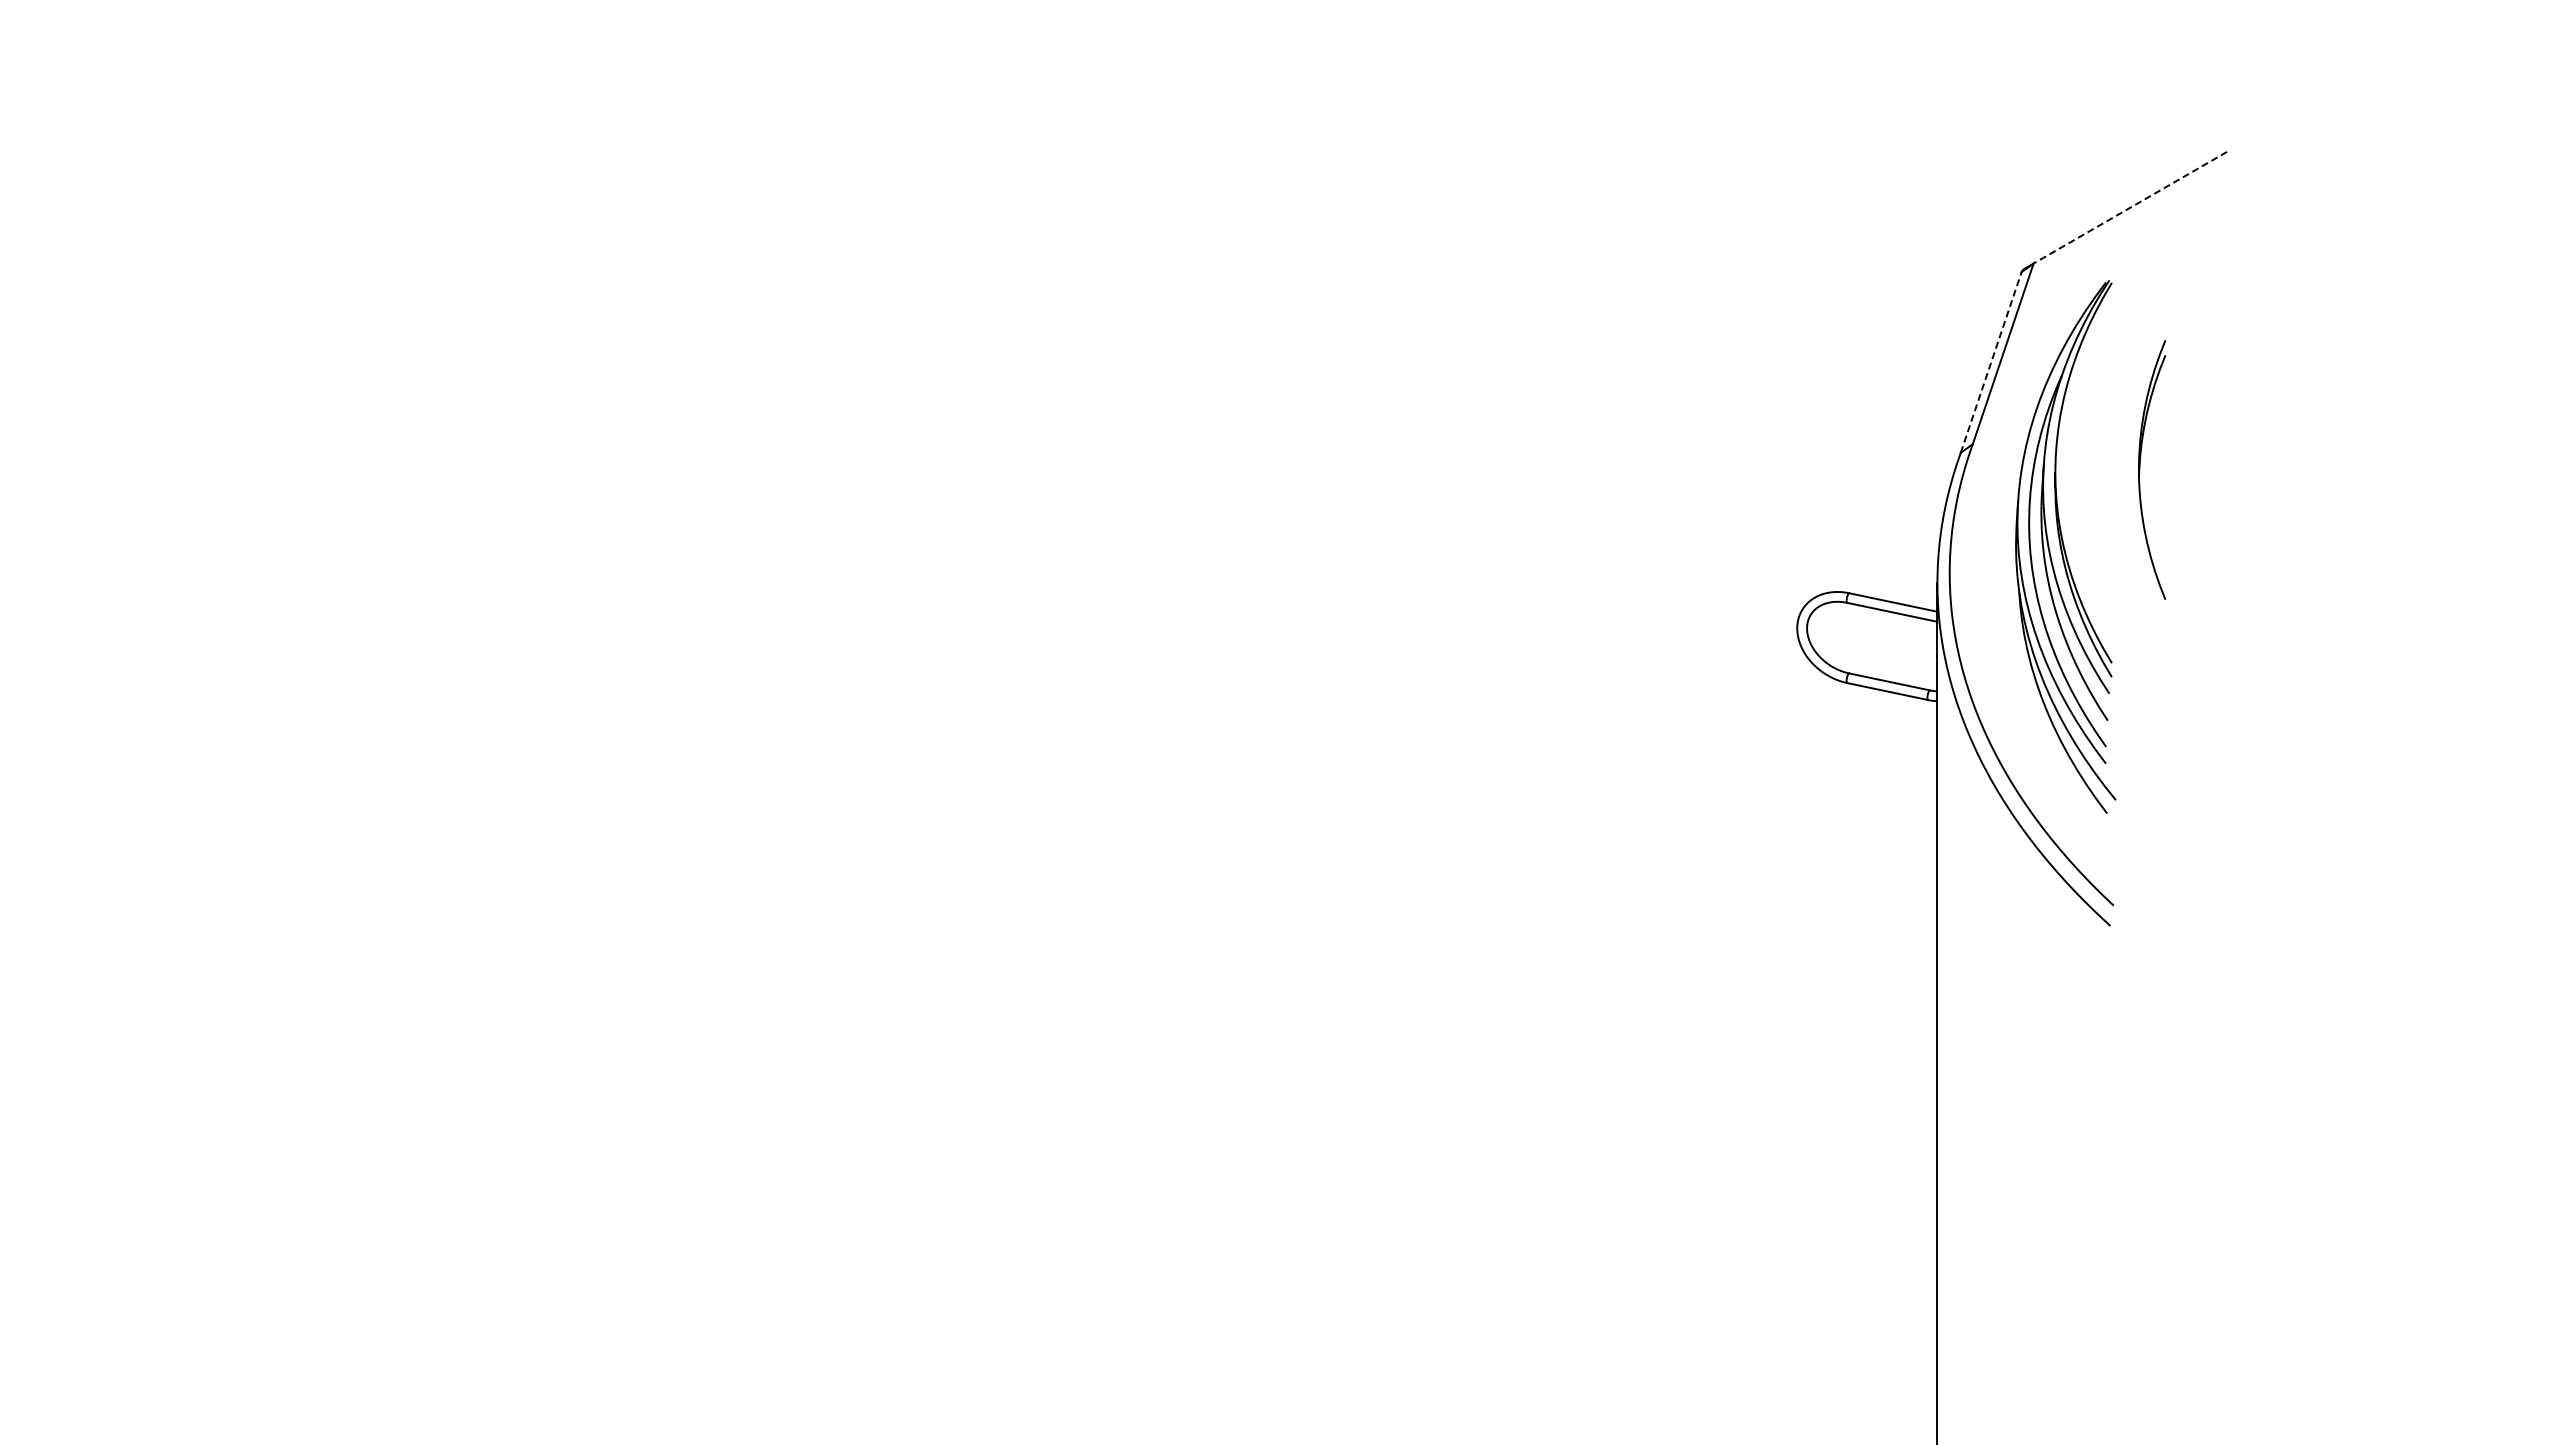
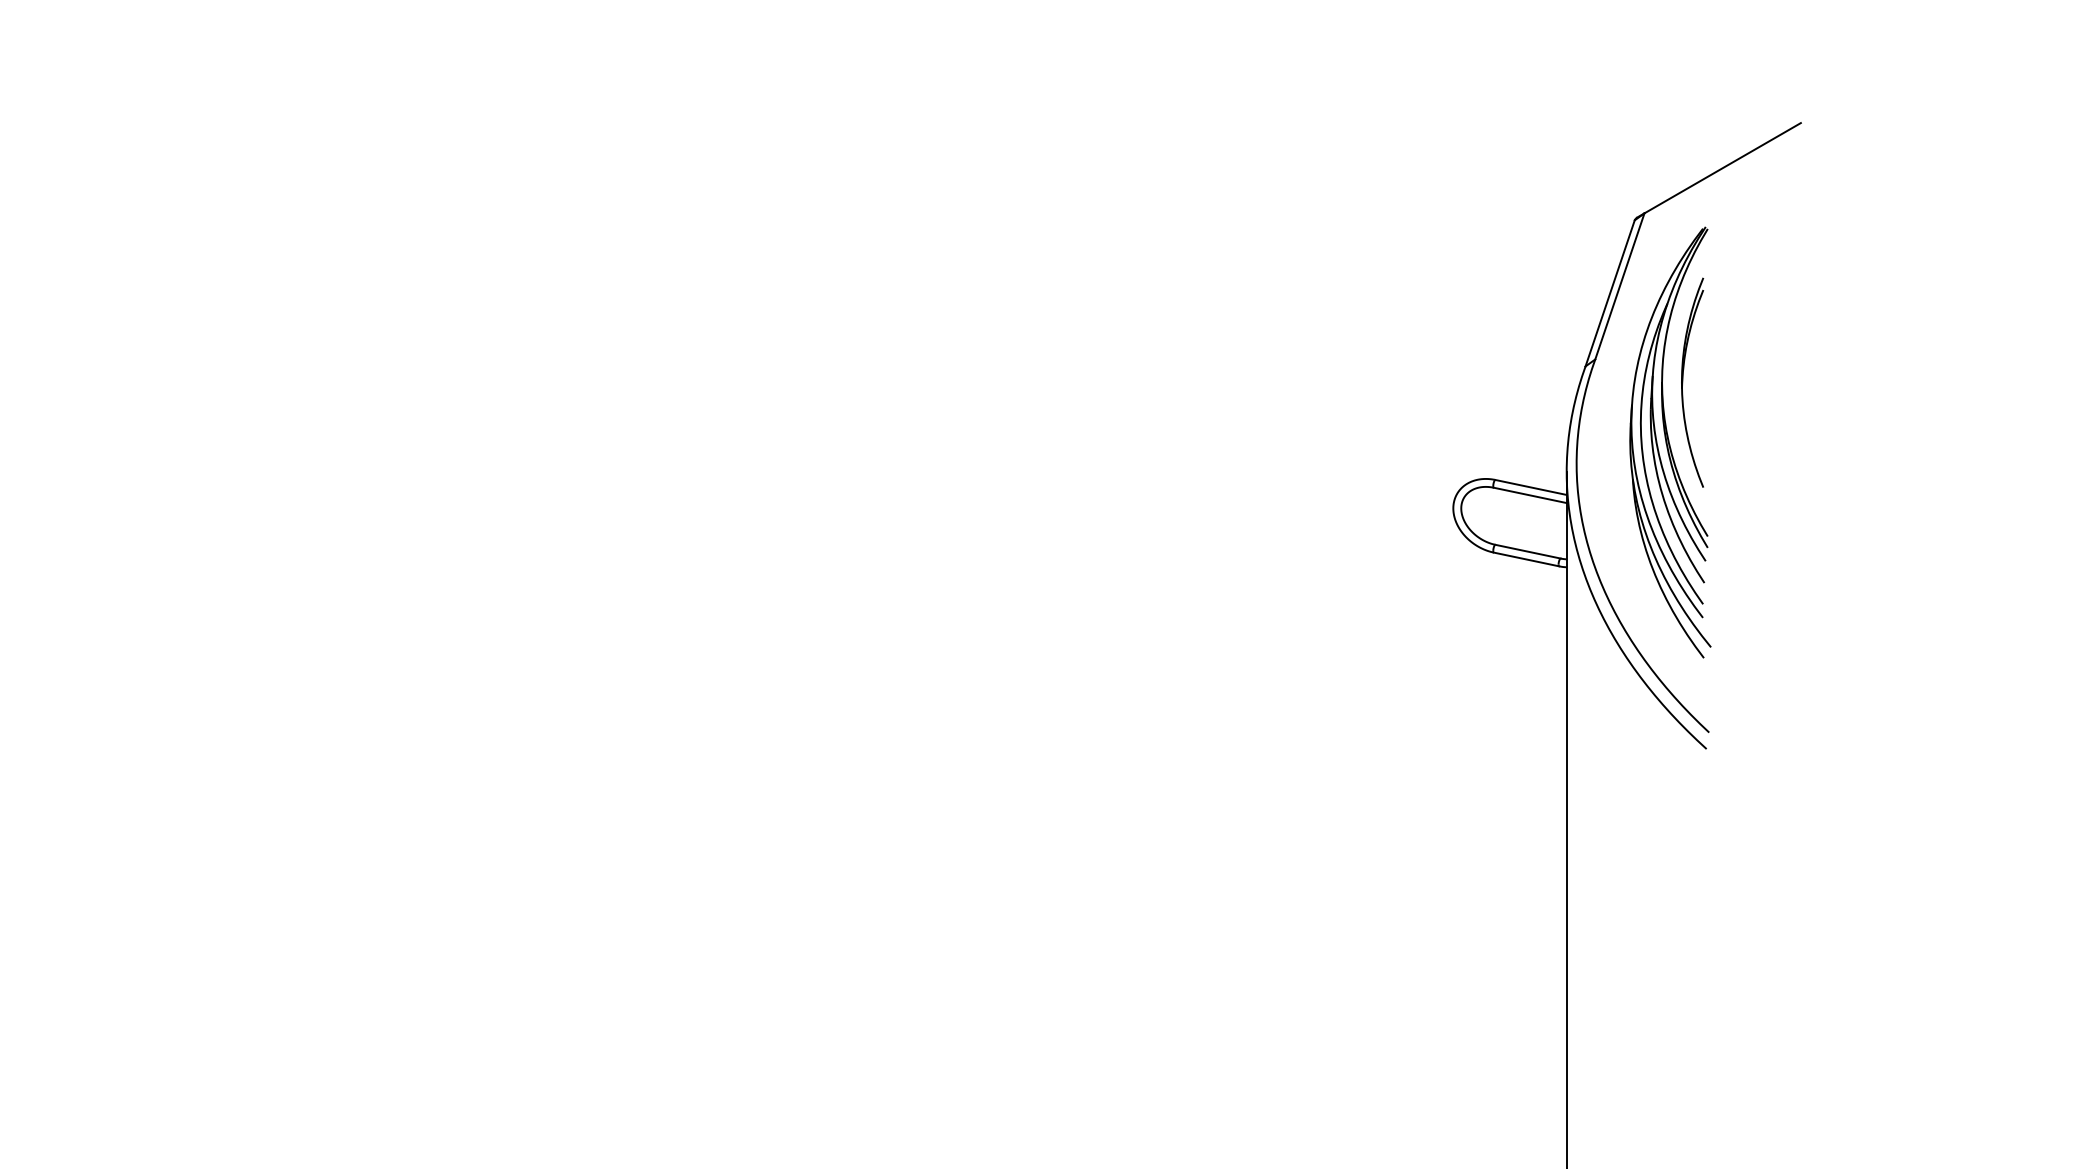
line: (2130, 207) -> (1722, 168), dashed -> solid
line: (1991, 362) -> (1610, 293), dashed -> solid
part: (2140, 469) -> (1683, 382), moved

